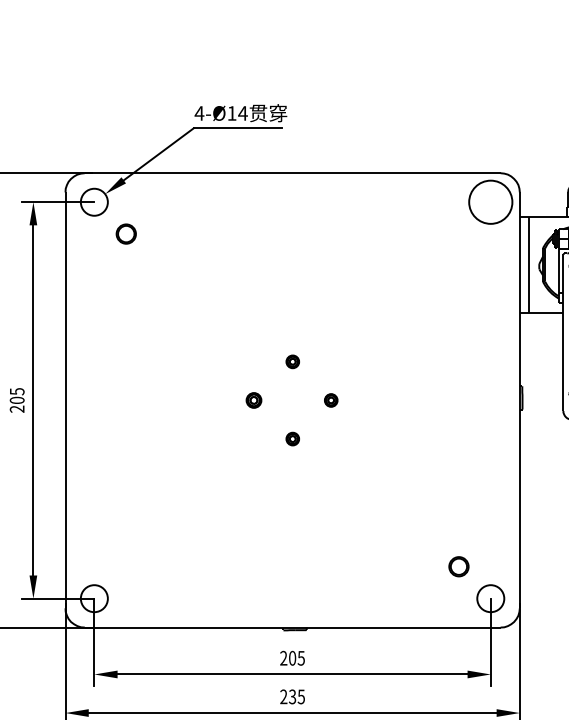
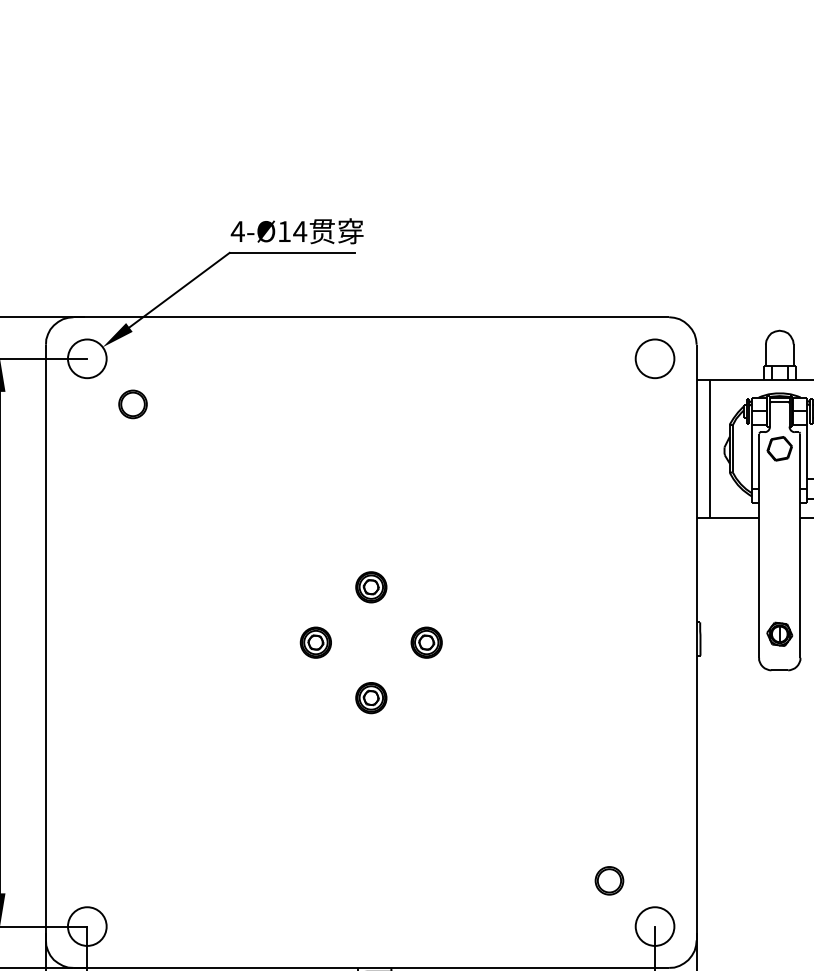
circle: (490, 201) -> (654, 357), size x0.62
part: (292, 361) -> (371, 586), size x1.67
part: (253, 400) -> (315, 642), size x1.43
part: (330, 400) -> (425, 642), size x1.67
part: (292, 438) -> (371, 697), size x1.67

